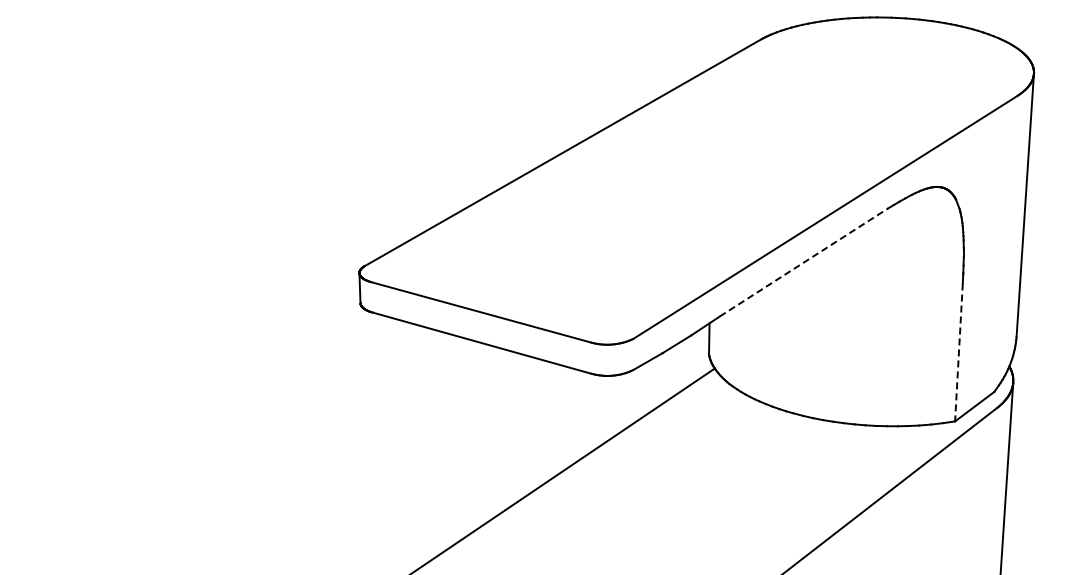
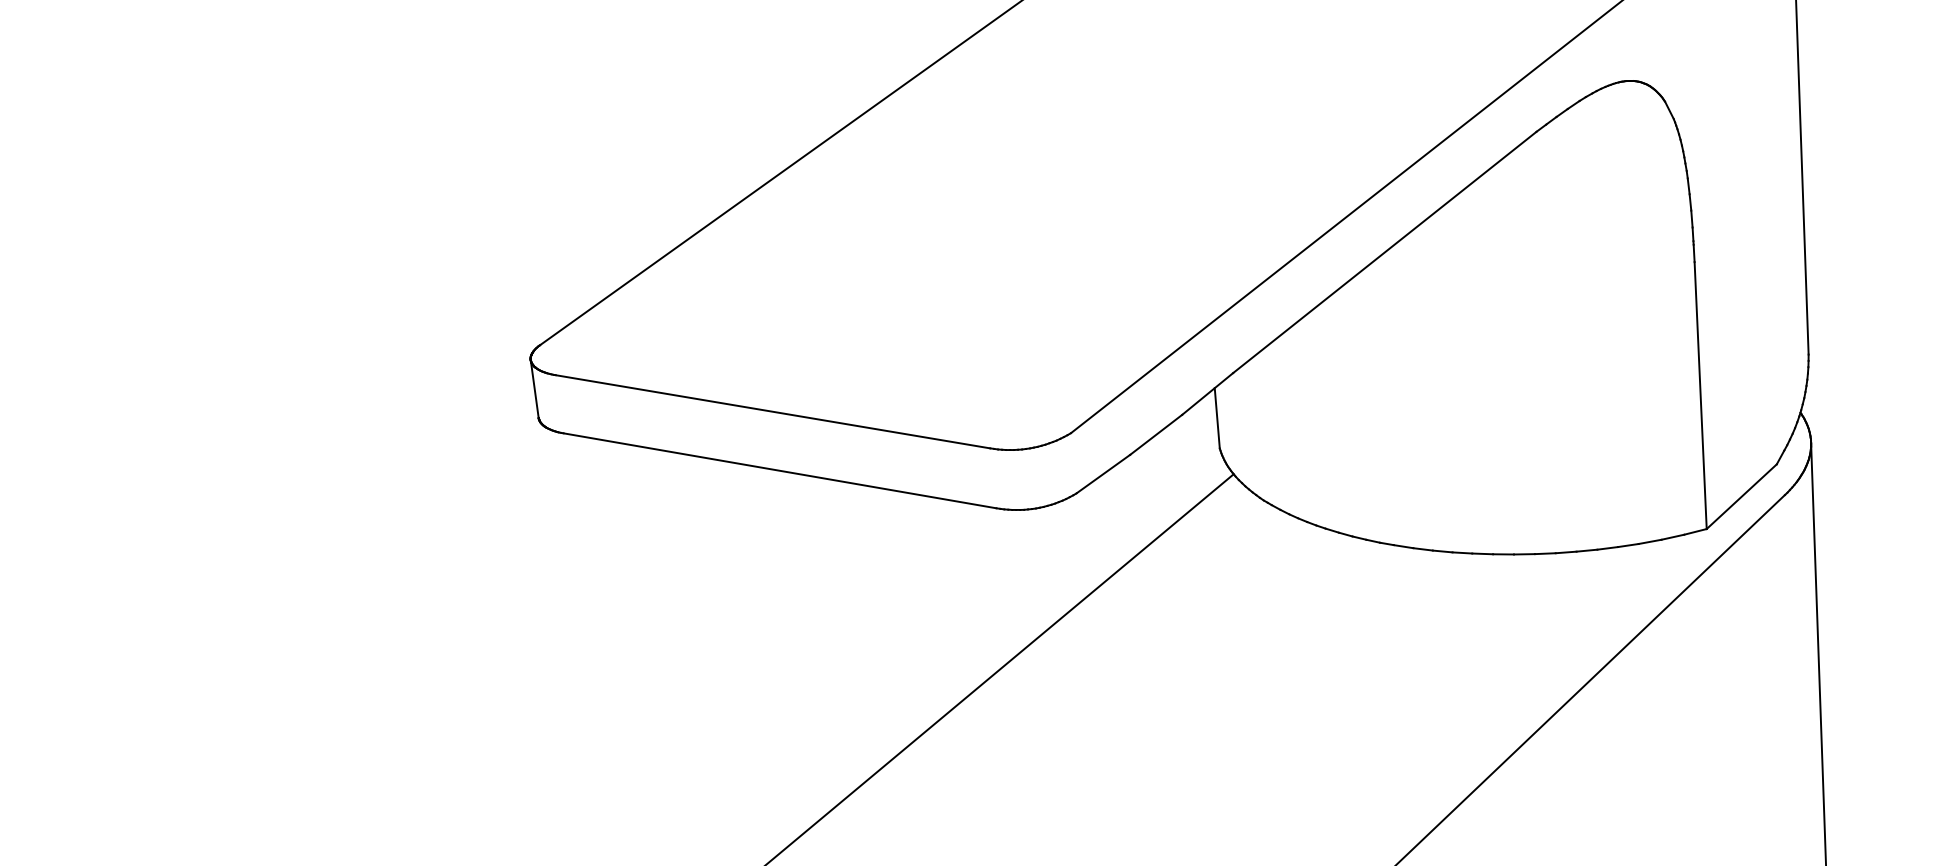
line: (804, 262) -> (1385, 252), dashed -> solid
line: (958, 352) -> (1699, 395), dashed -> solid

